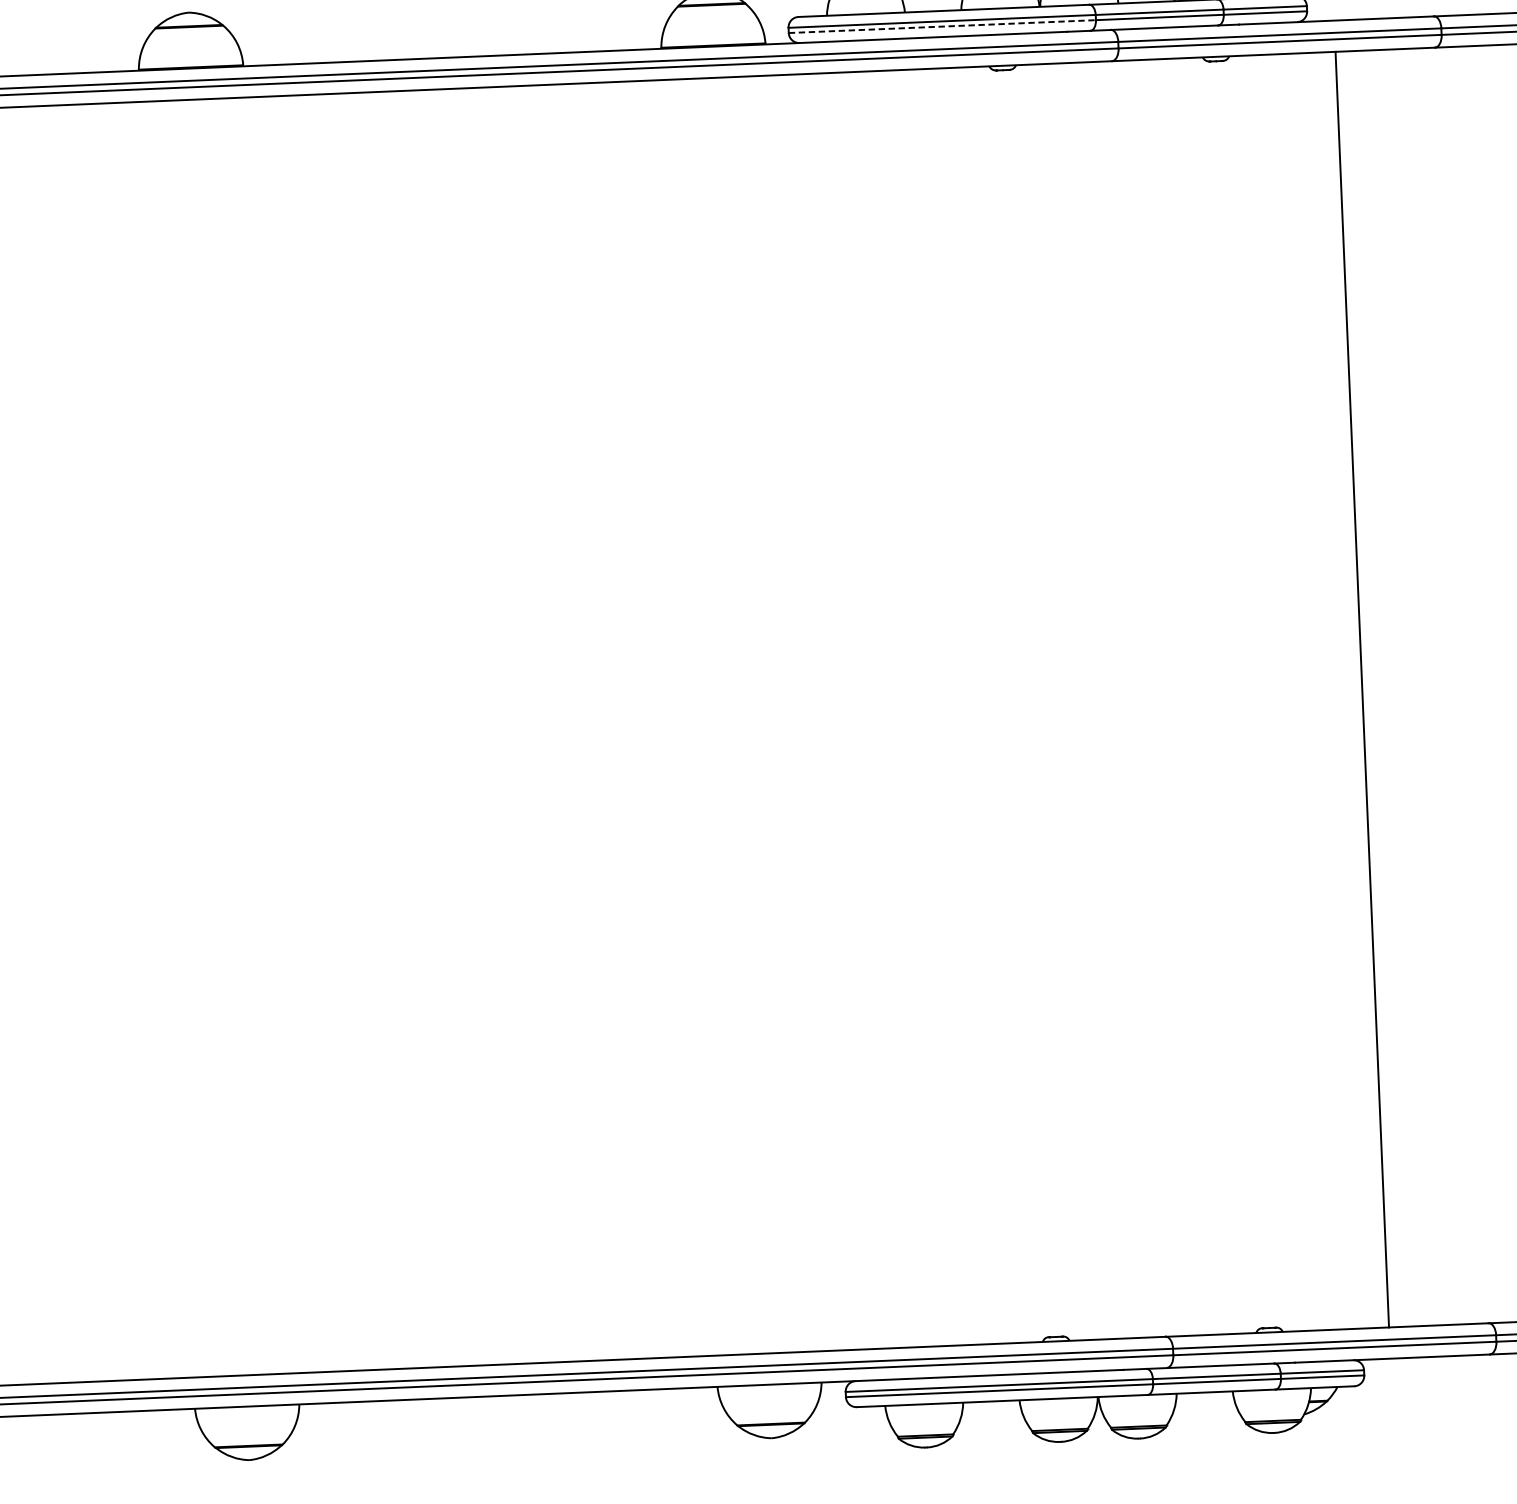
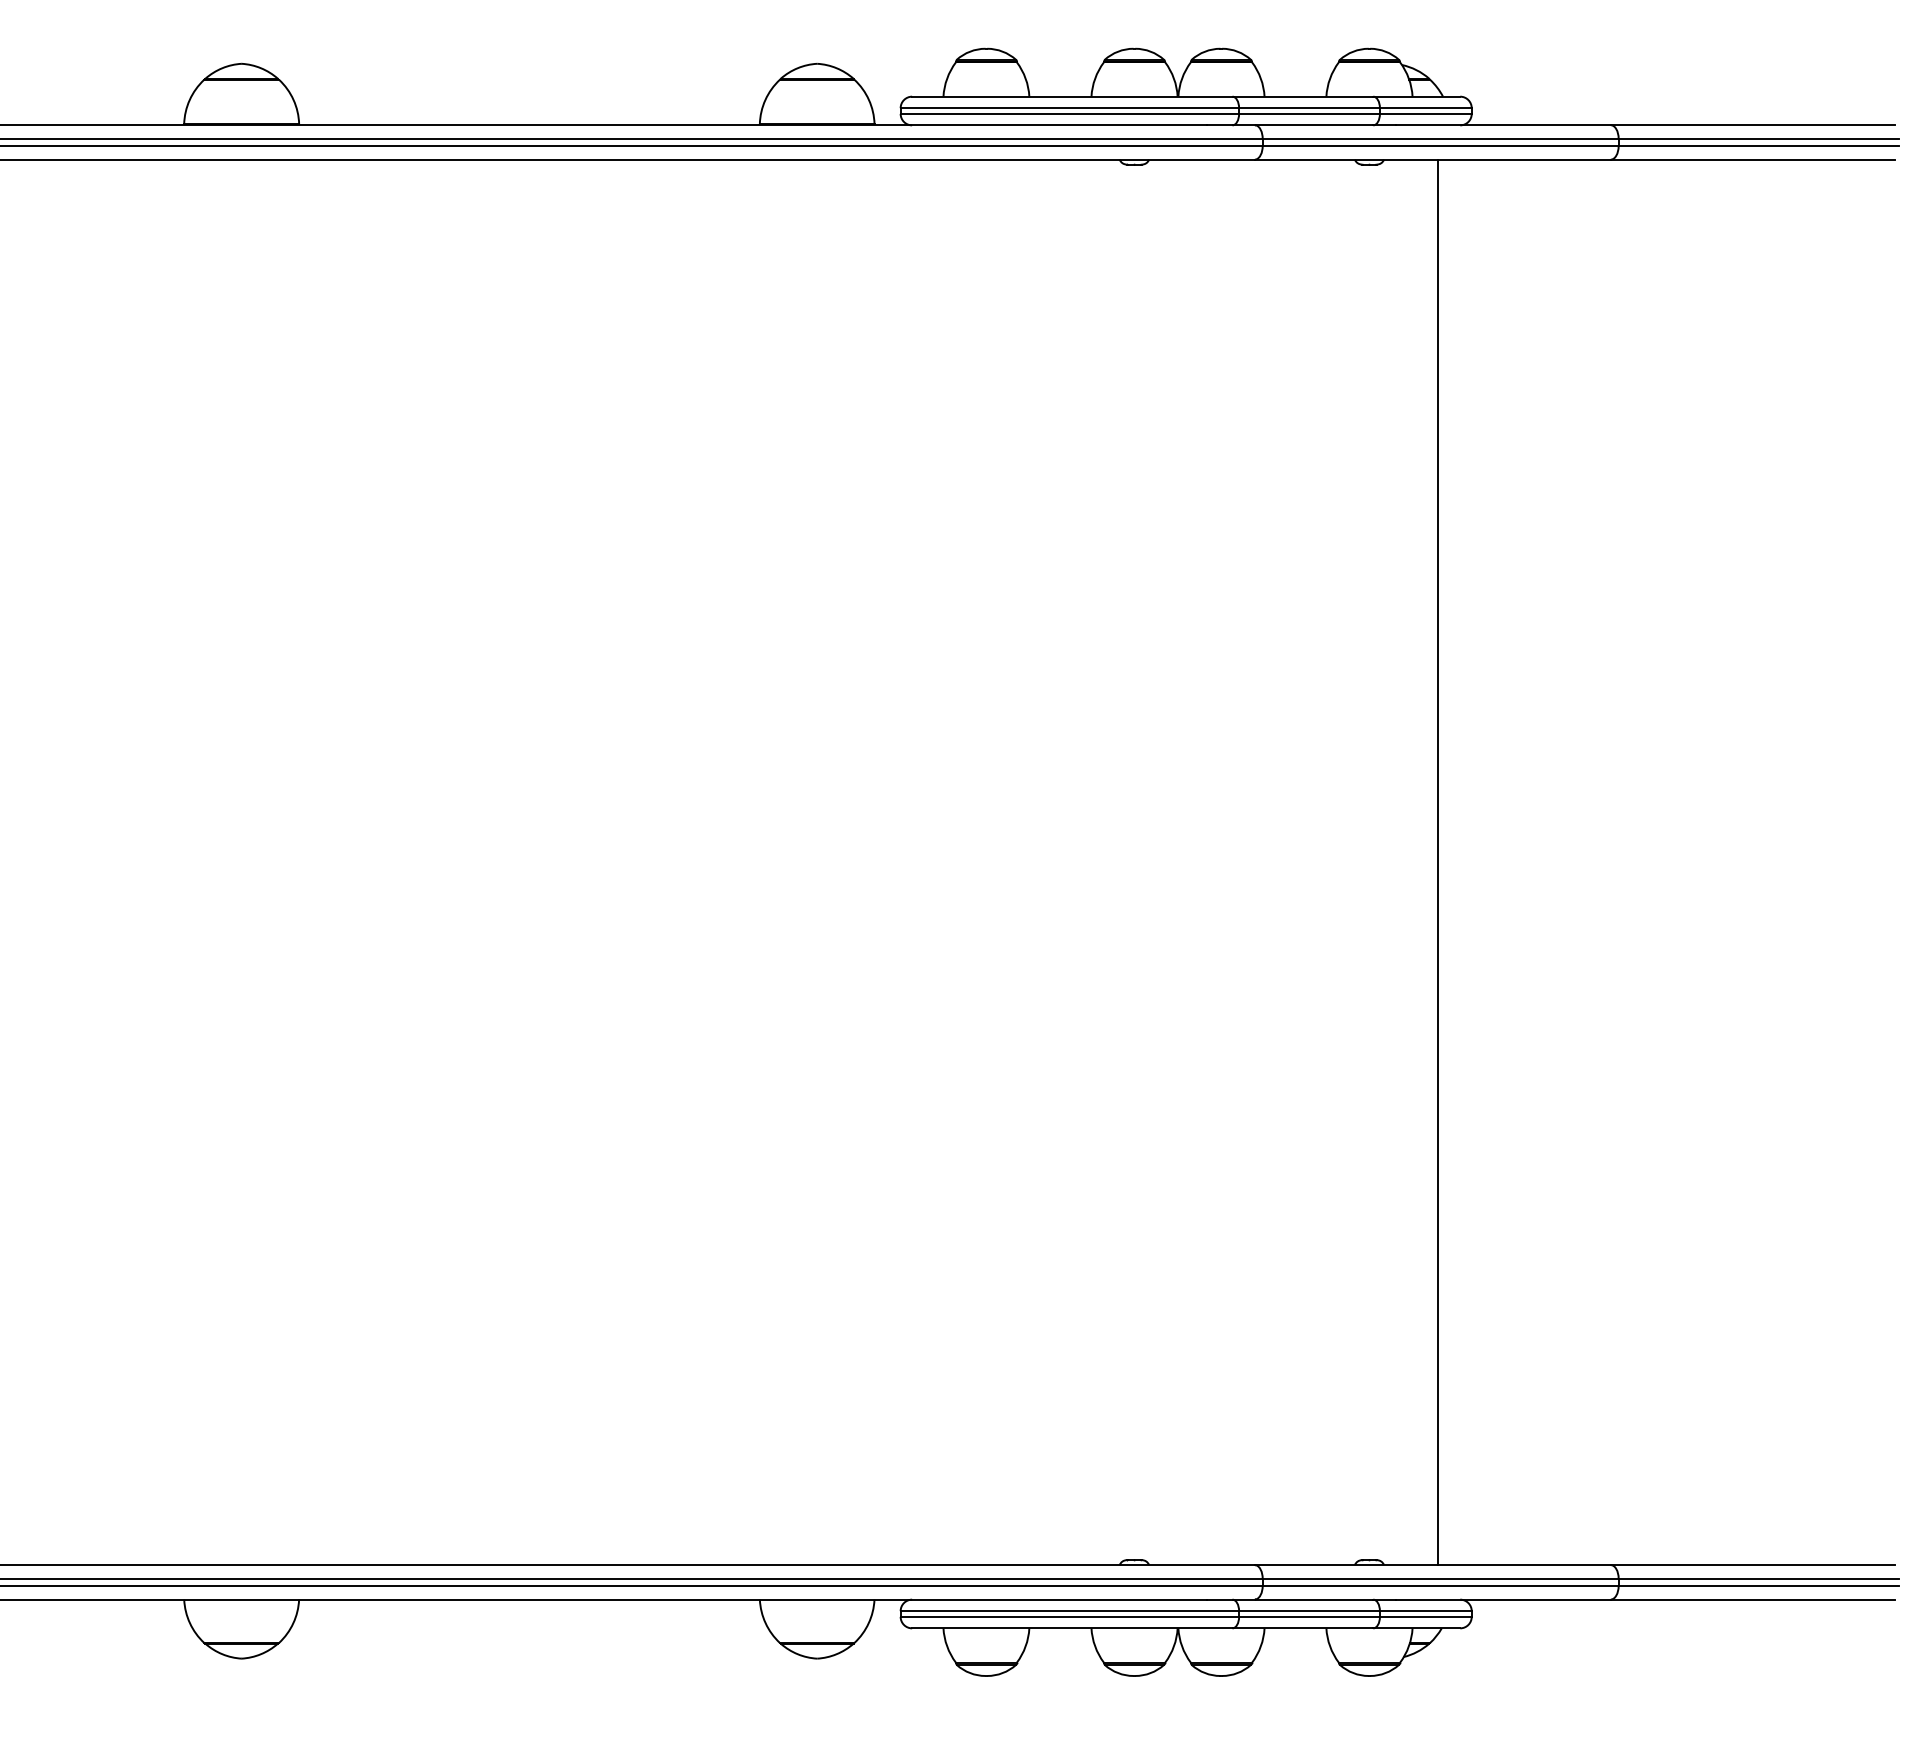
line: (942, 26) -> (1070, 113), dashed -> solid
line: (1362, 689) -> (1438, 862), moved

